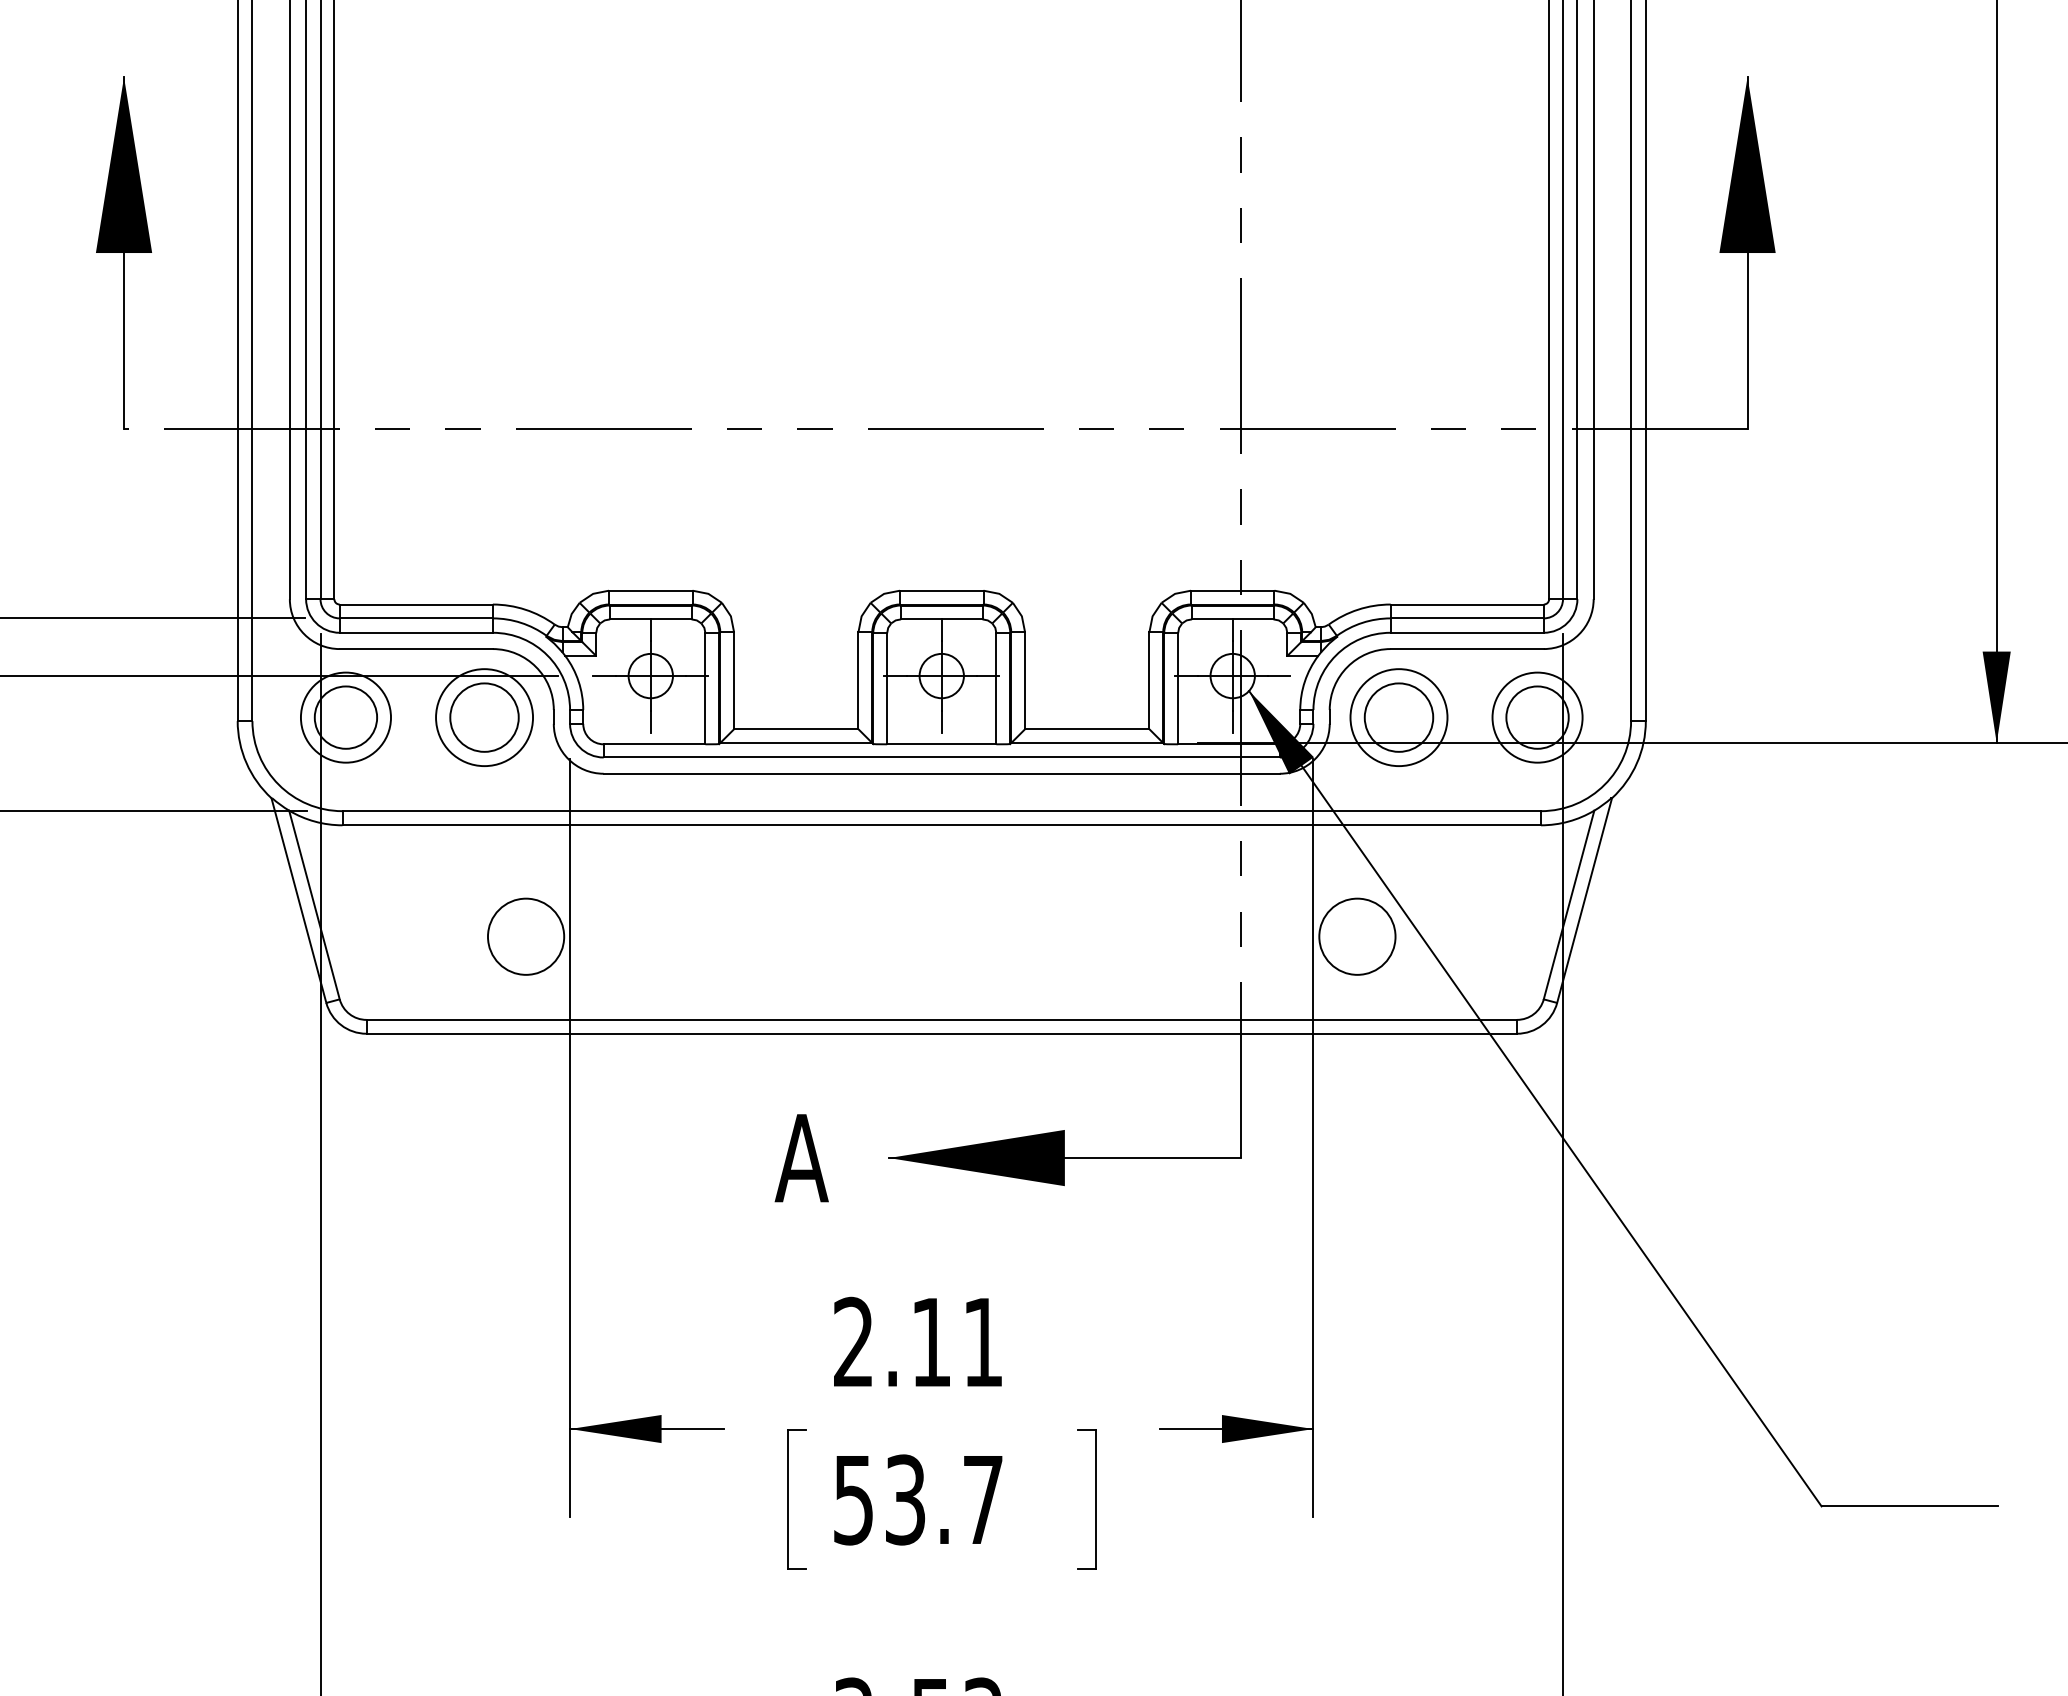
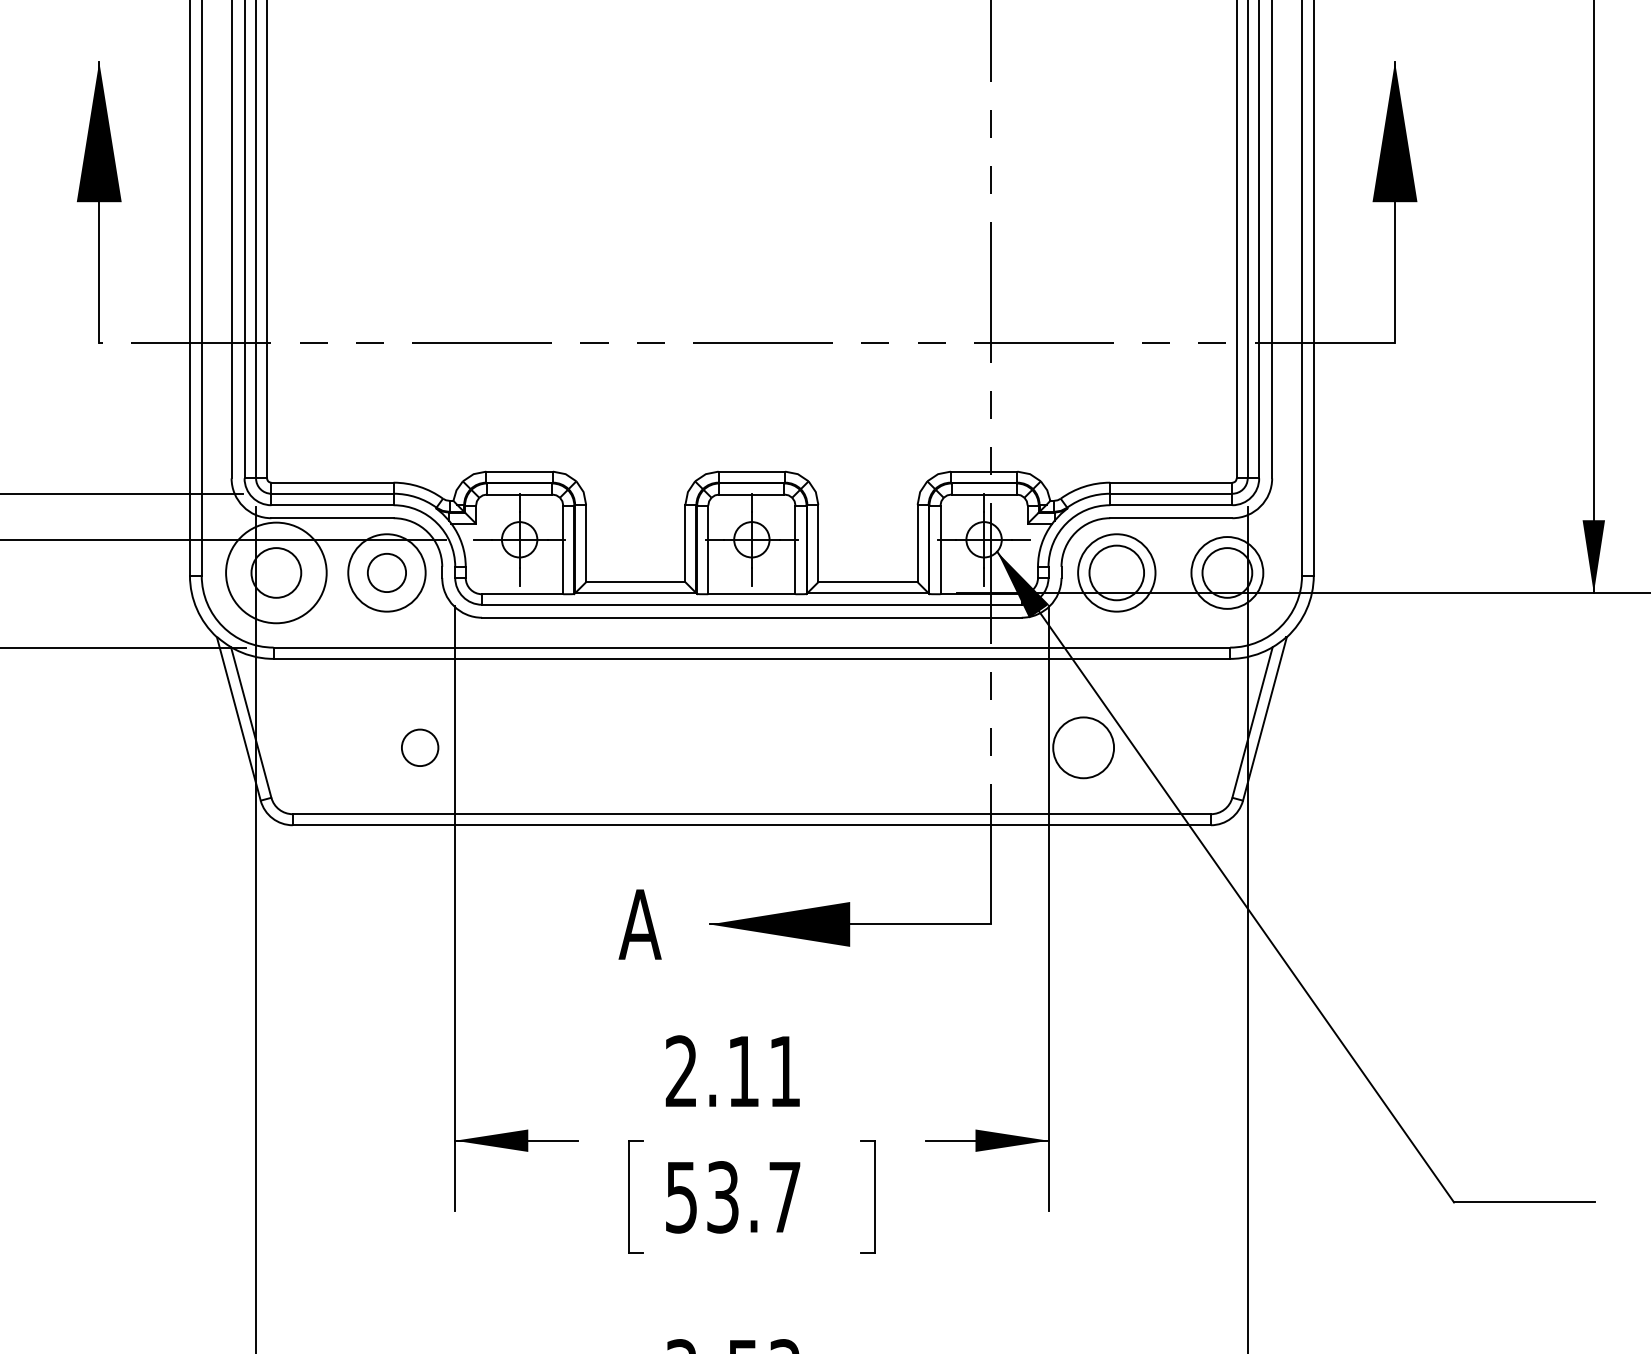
circle: (345, 717) -> (276, 572), size x1.4
circle: (484, 717) -> (386, 572), size x0.7
circle: (526, 936) -> (420, 747), size x0.6

